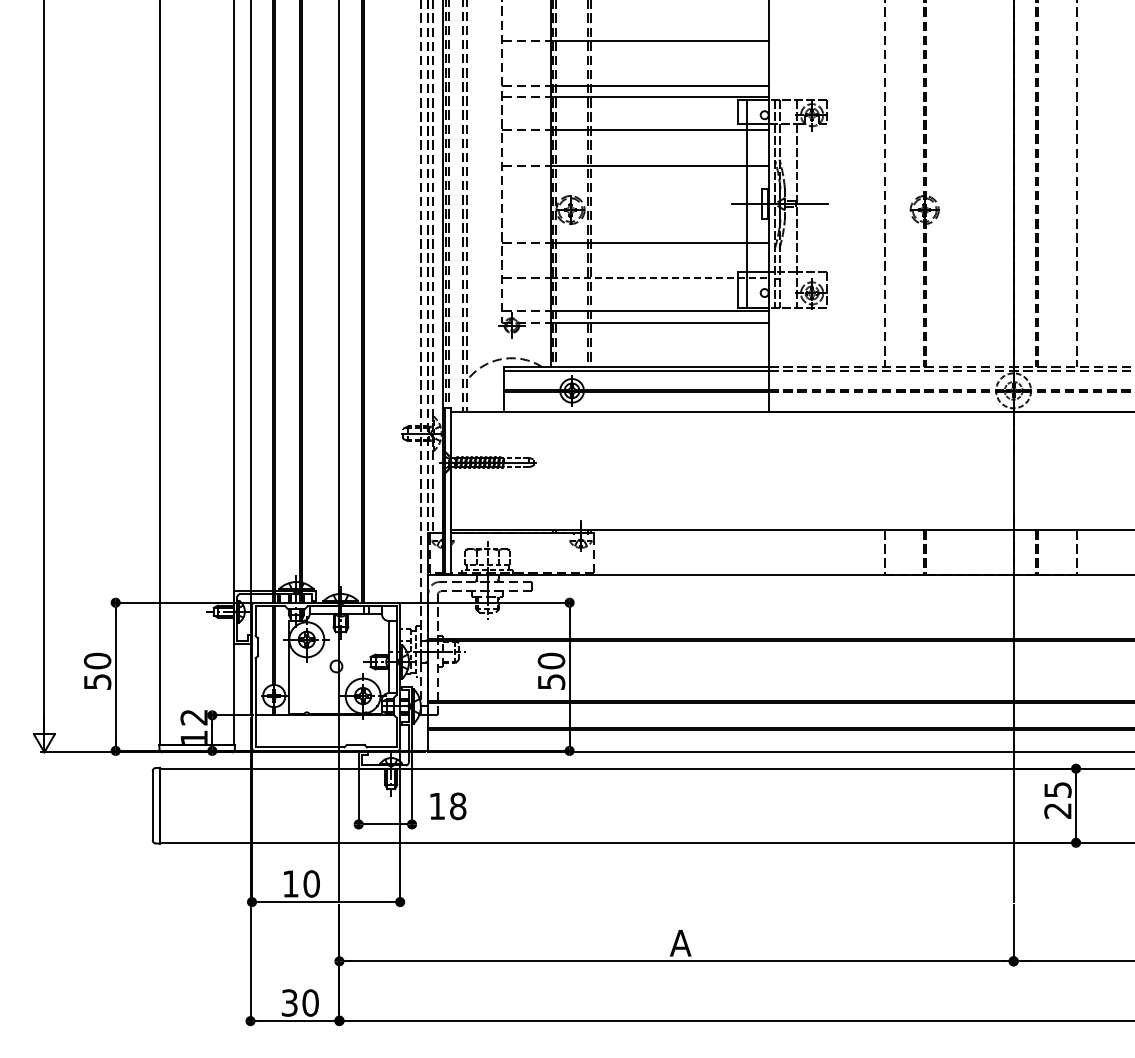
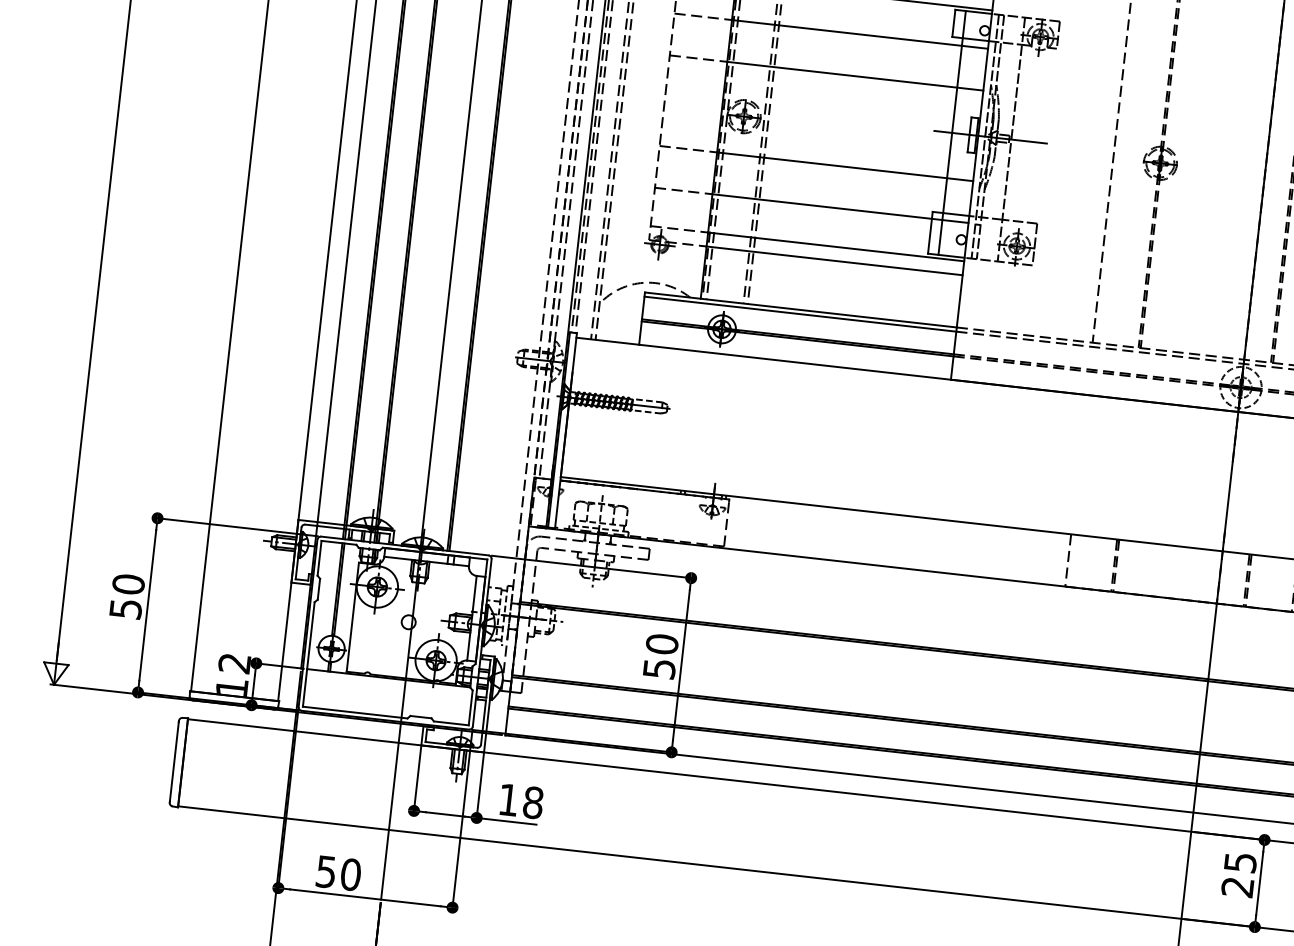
line: (660, 278) -> (840, 208), dashed -> solid
line: (437, 824) -> (506, 821), added
text: (290, 883) -> (326, 871), 10 -> 50

